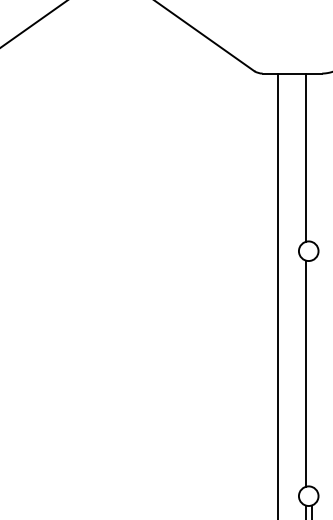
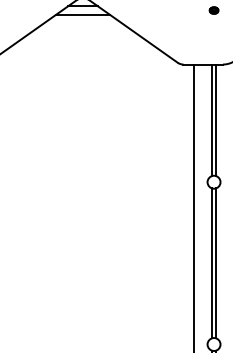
line: (312, 158) -> (216, 120), added
line: (312, 373) -> (216, 263), added

